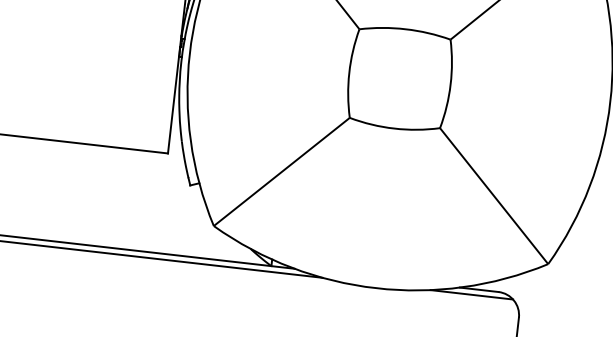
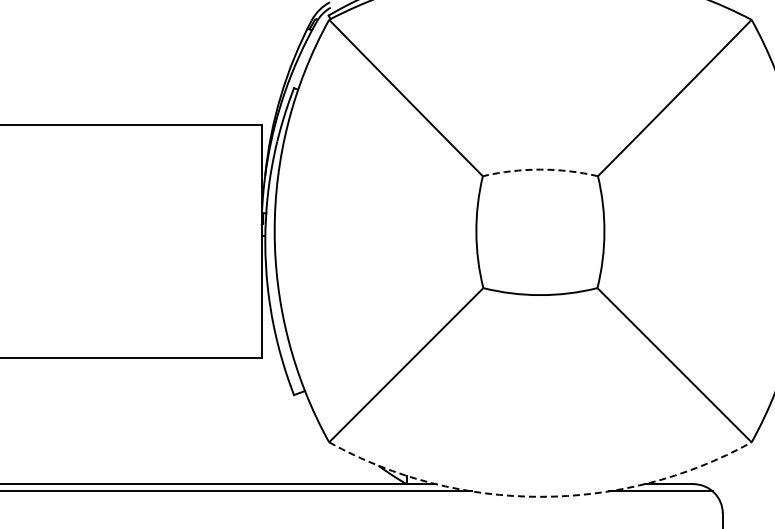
arc: (405, 29) -> (540, 169), solid -> dashed
arc: (376, 287) -> (540, 496), solid -> dashed

